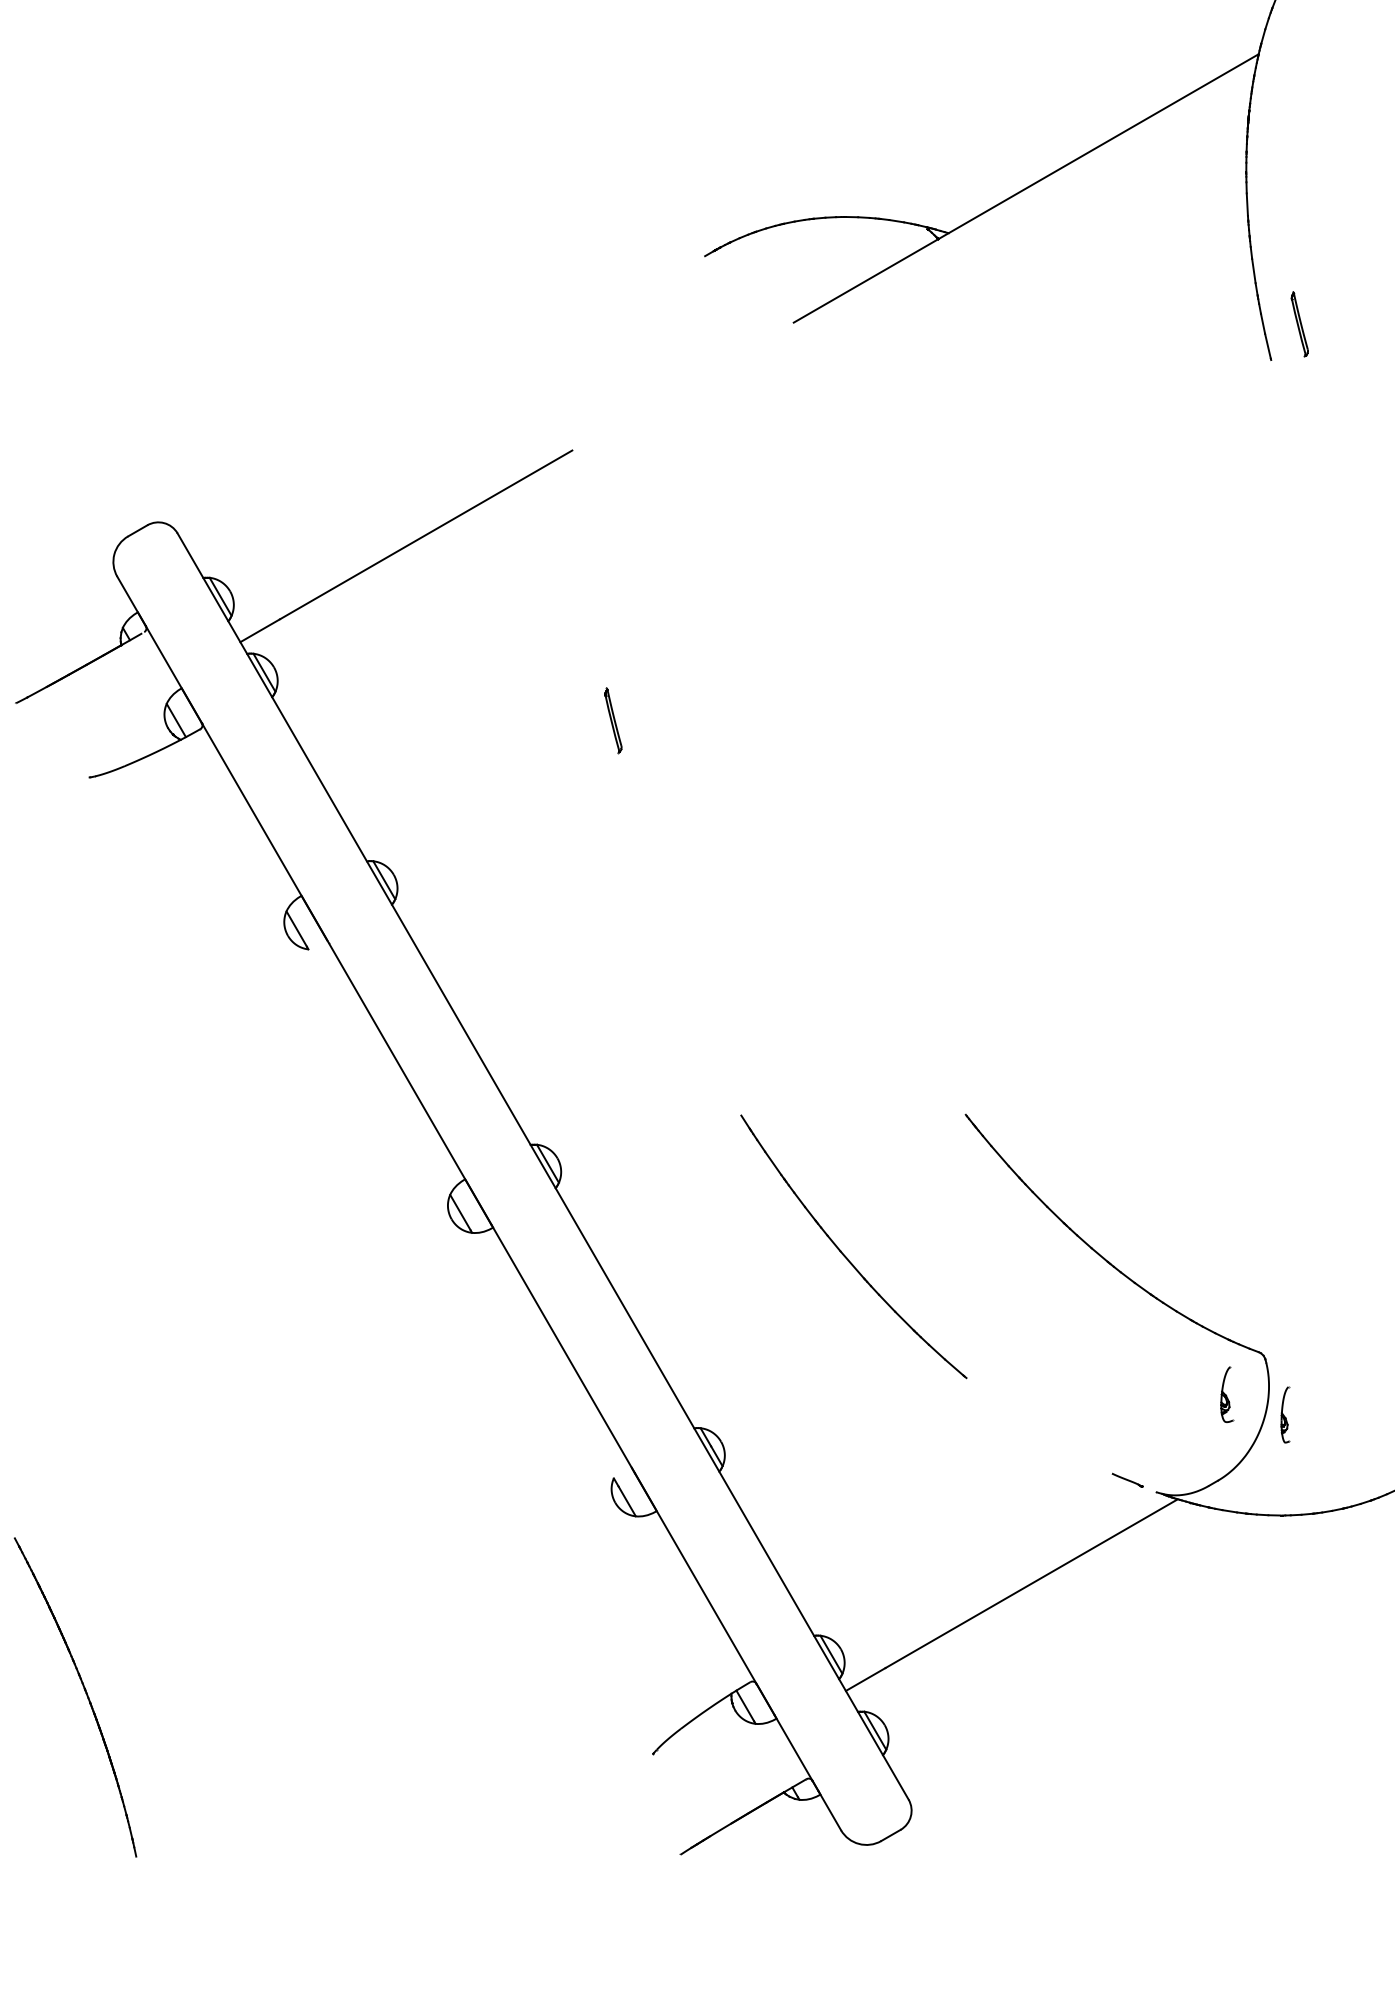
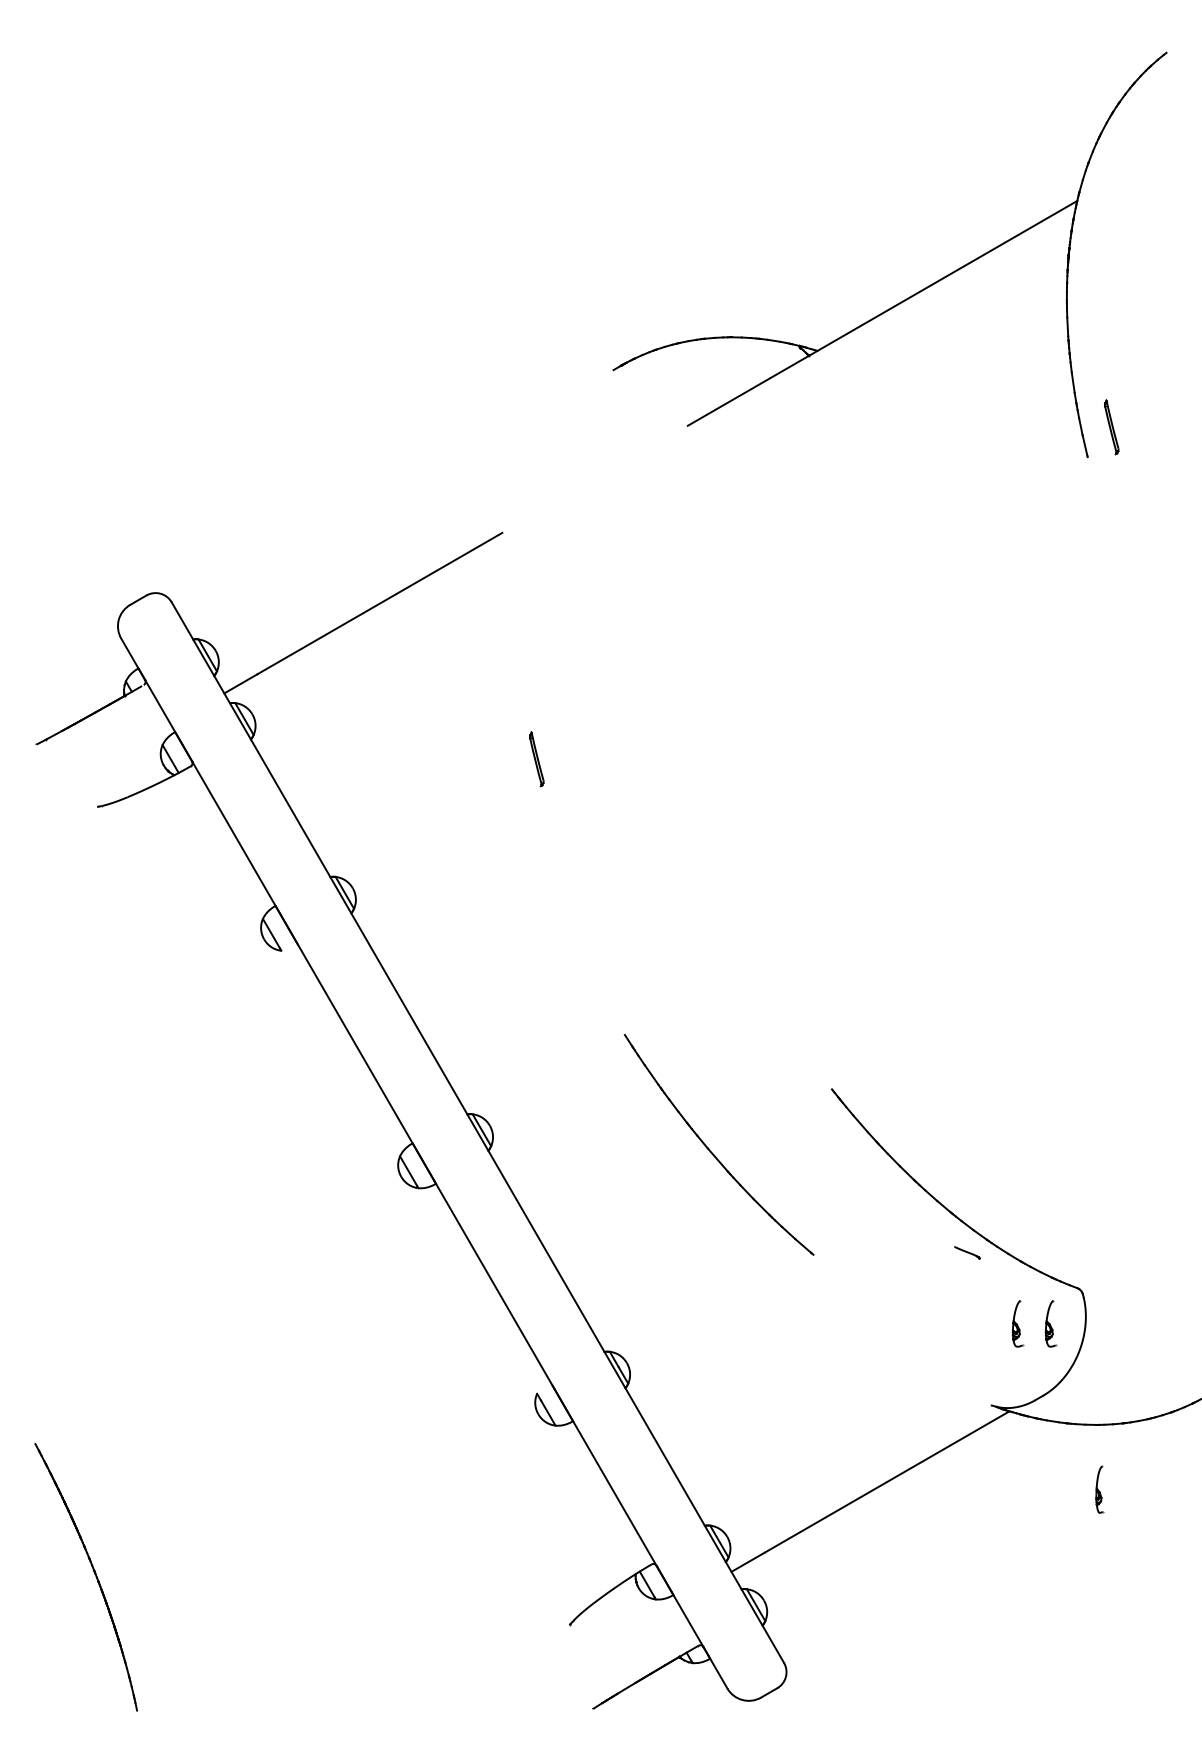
part: (842, 1251) -> (709, 1148), moved
part: (1187, 1394) -> (1017, 1323), added
part: (1285, 1414) -> (1099, 1489), moved
part: (1127, 1480) -> (967, 1252), moved

